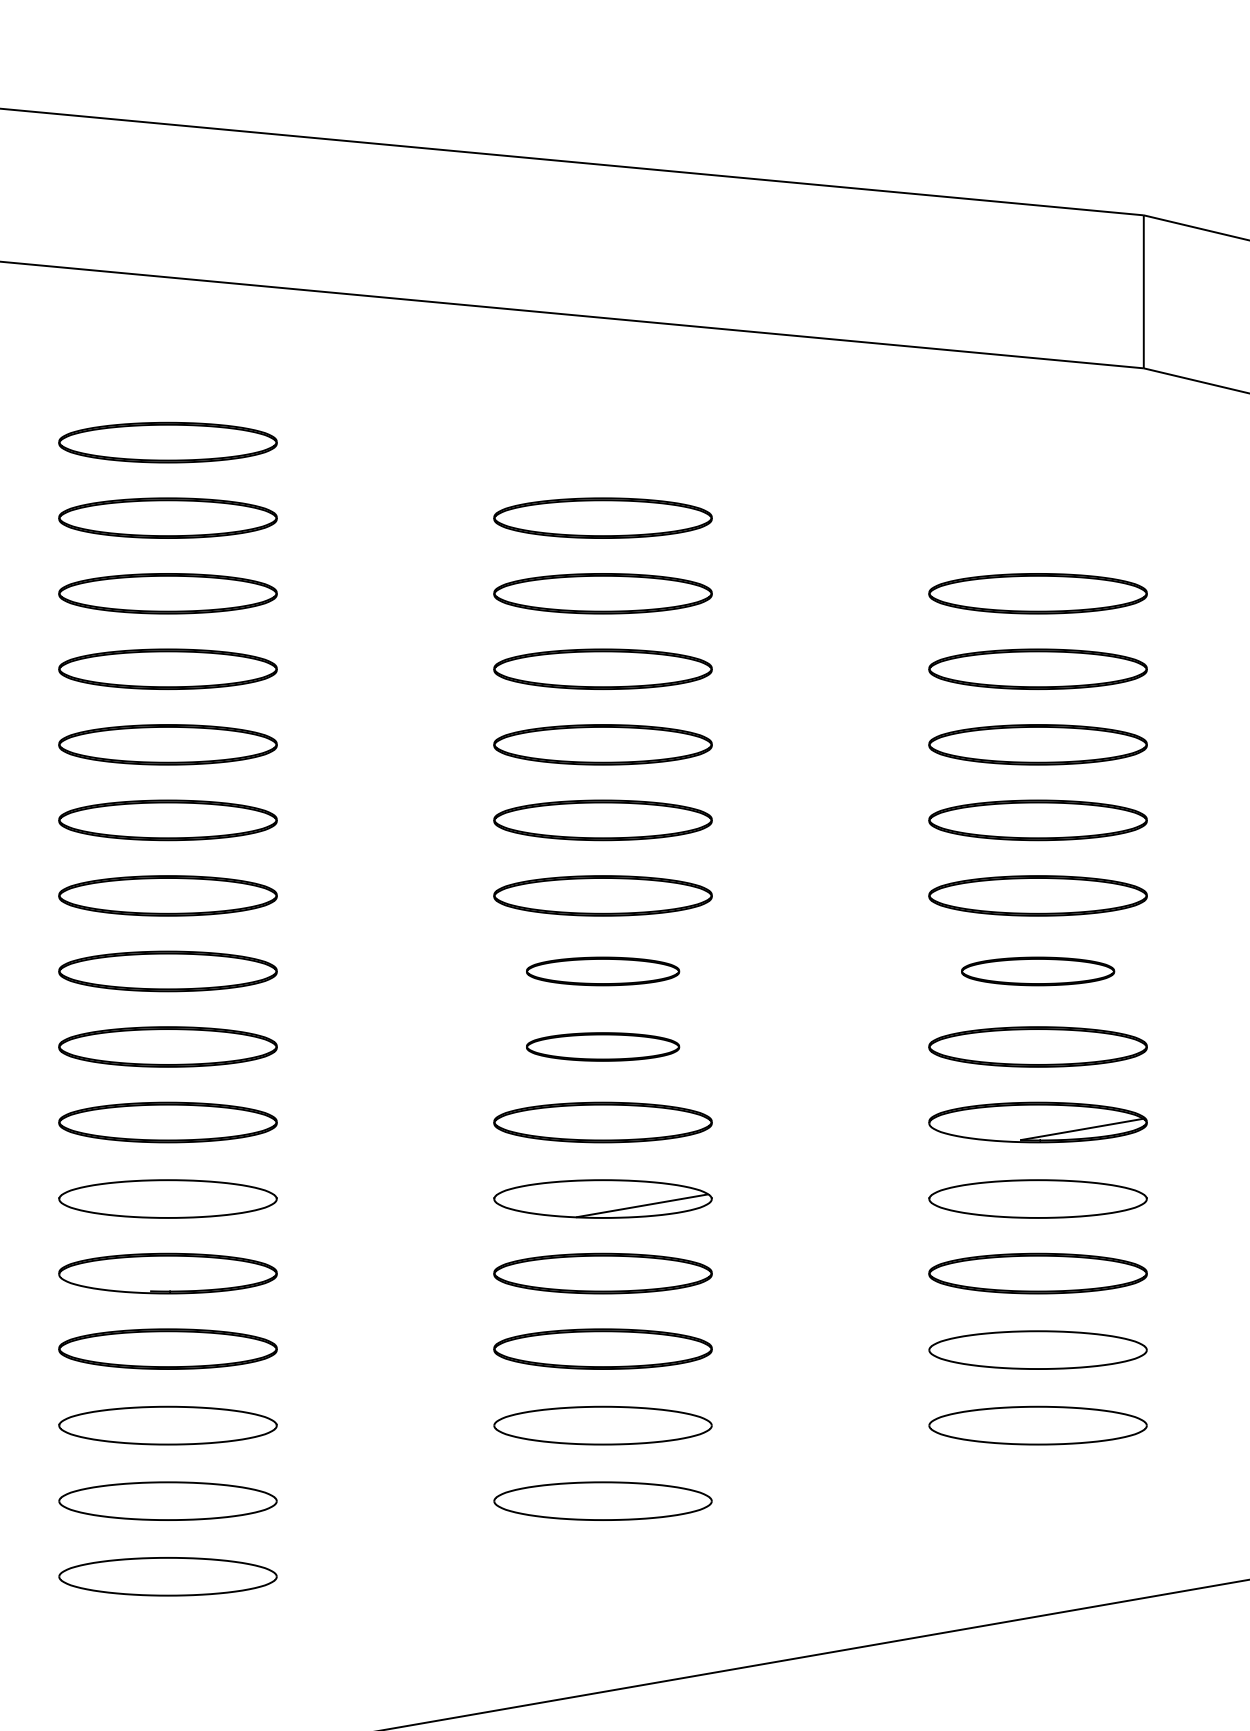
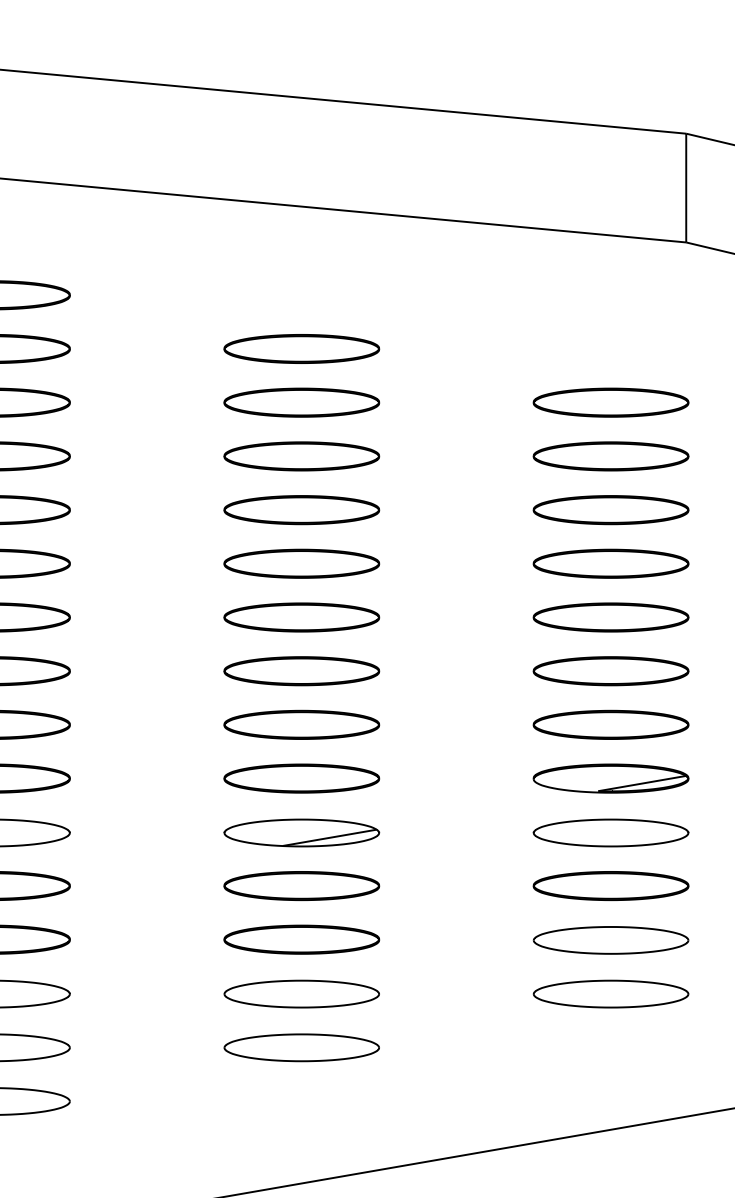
part: (602, 971) -> (301, 671), size x1.43
part: (1037, 971) -> (610, 671), size x1.43
part: (602, 1046) -> (301, 724), size x1.43

